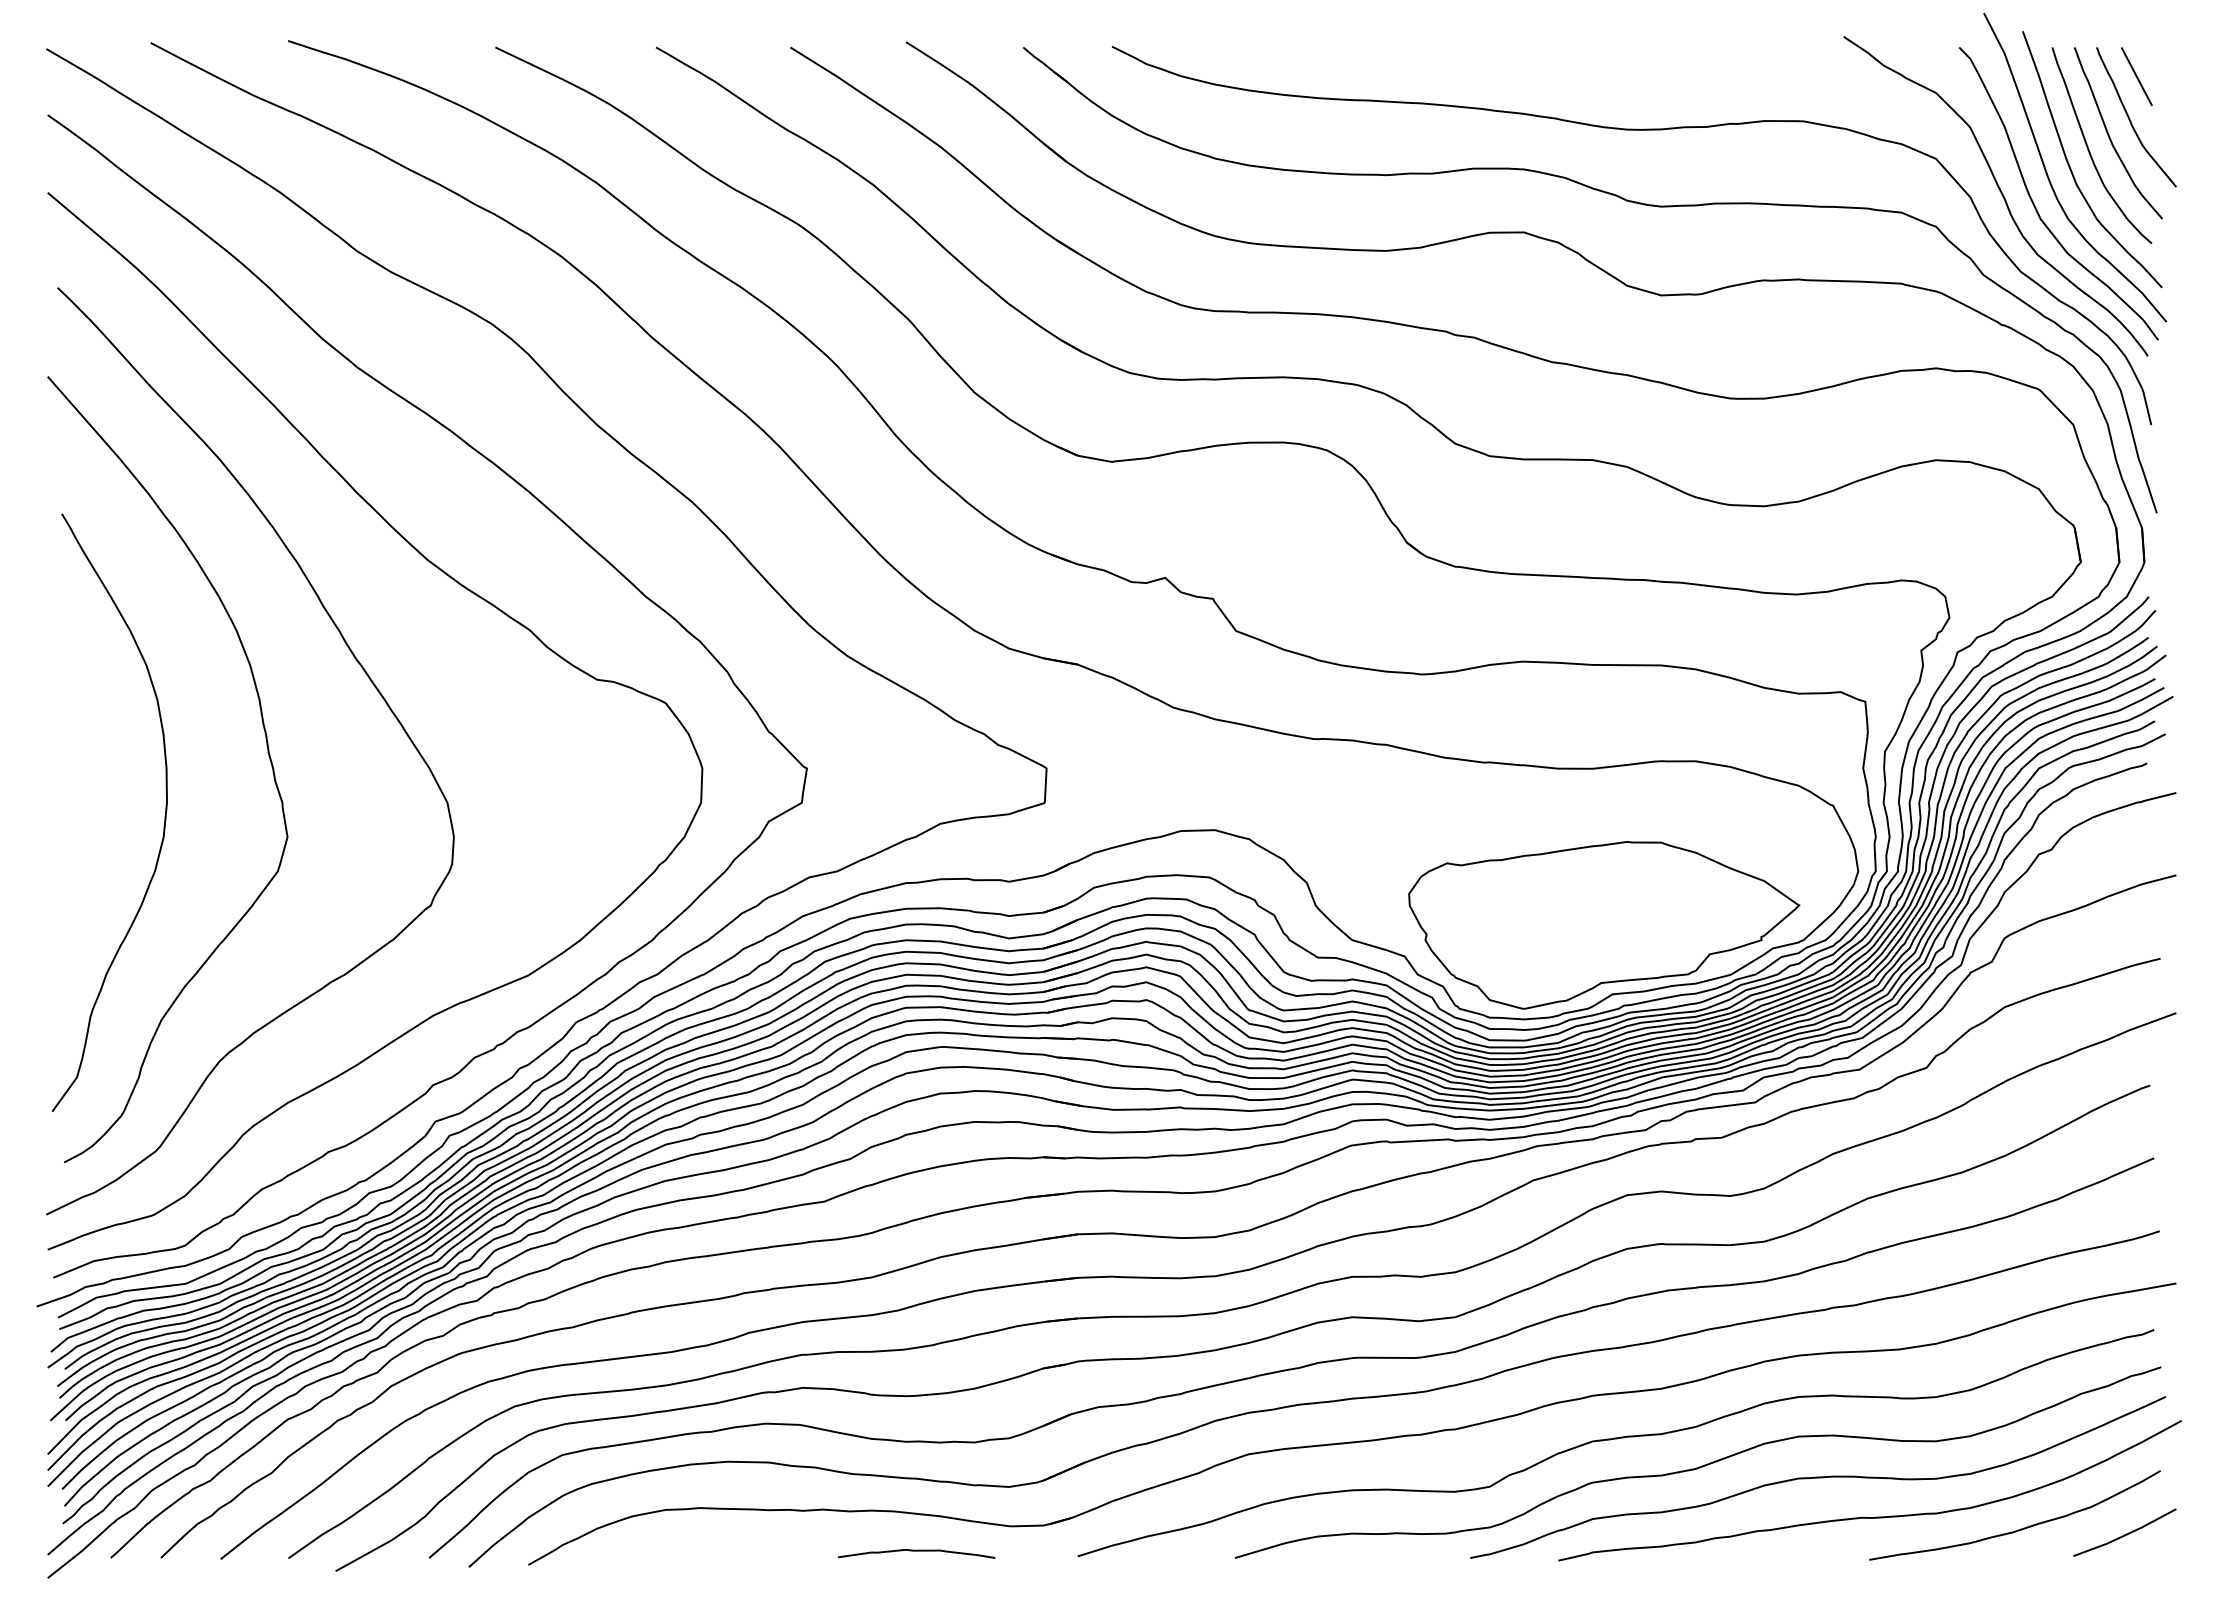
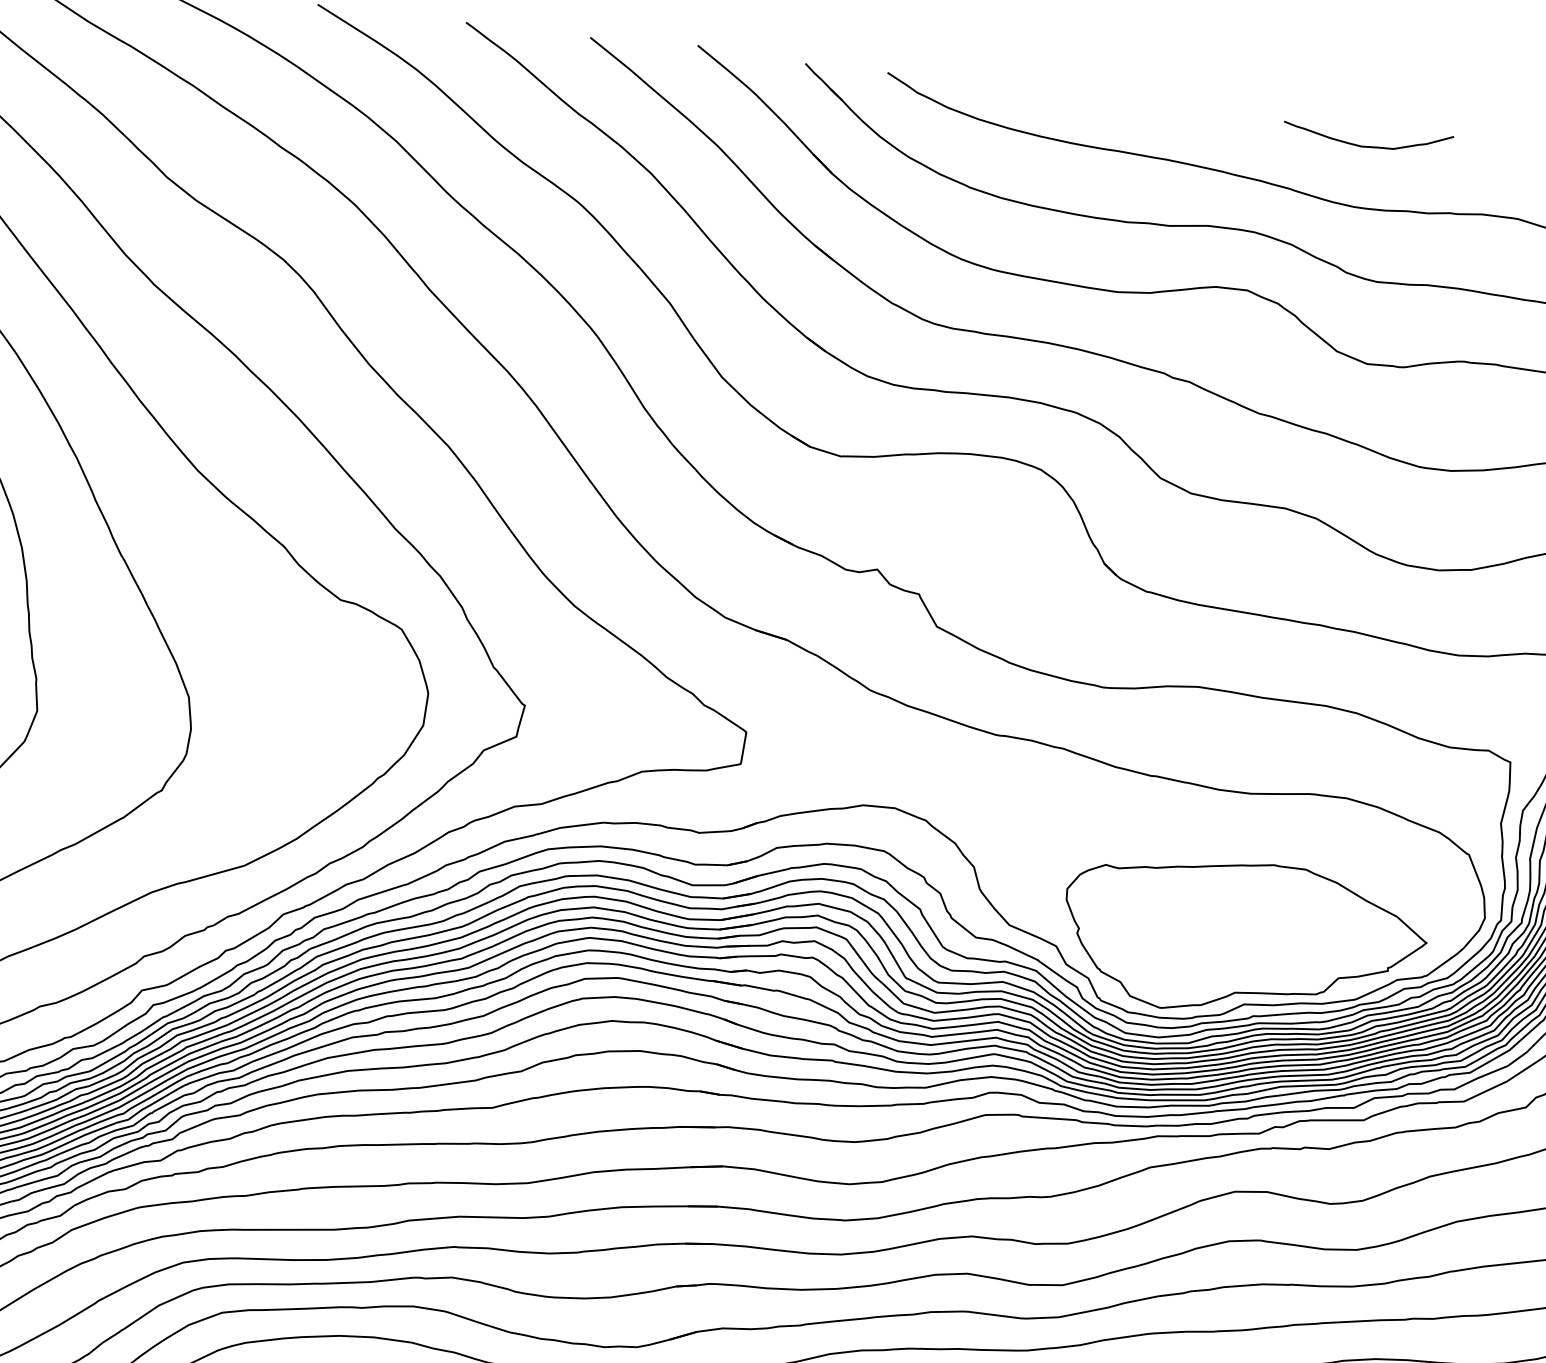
curve: (1633, 62) -> (1367, 145), added

